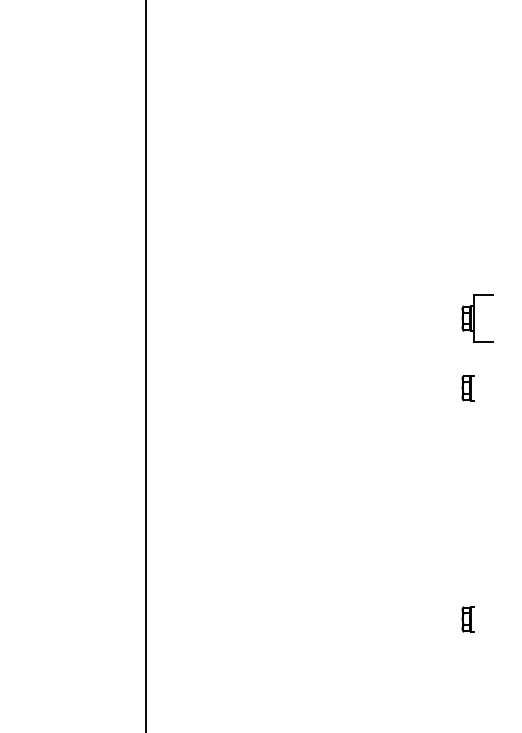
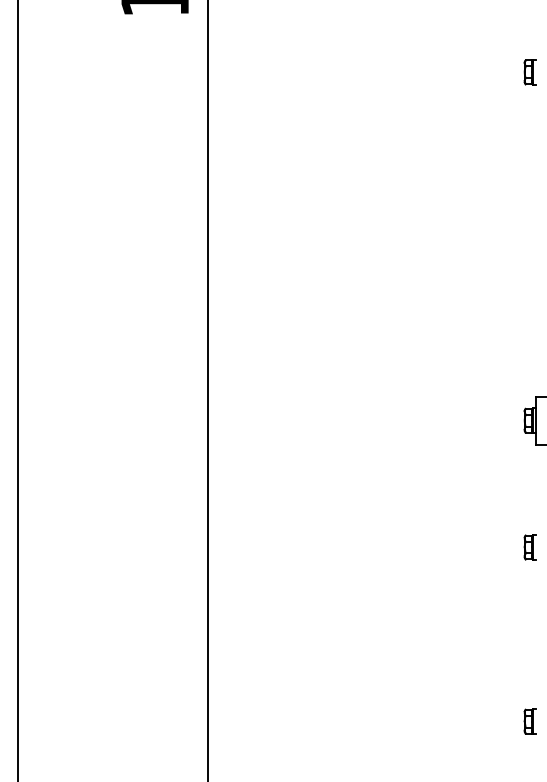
part: (467, 388) -> (529, 547), moved

